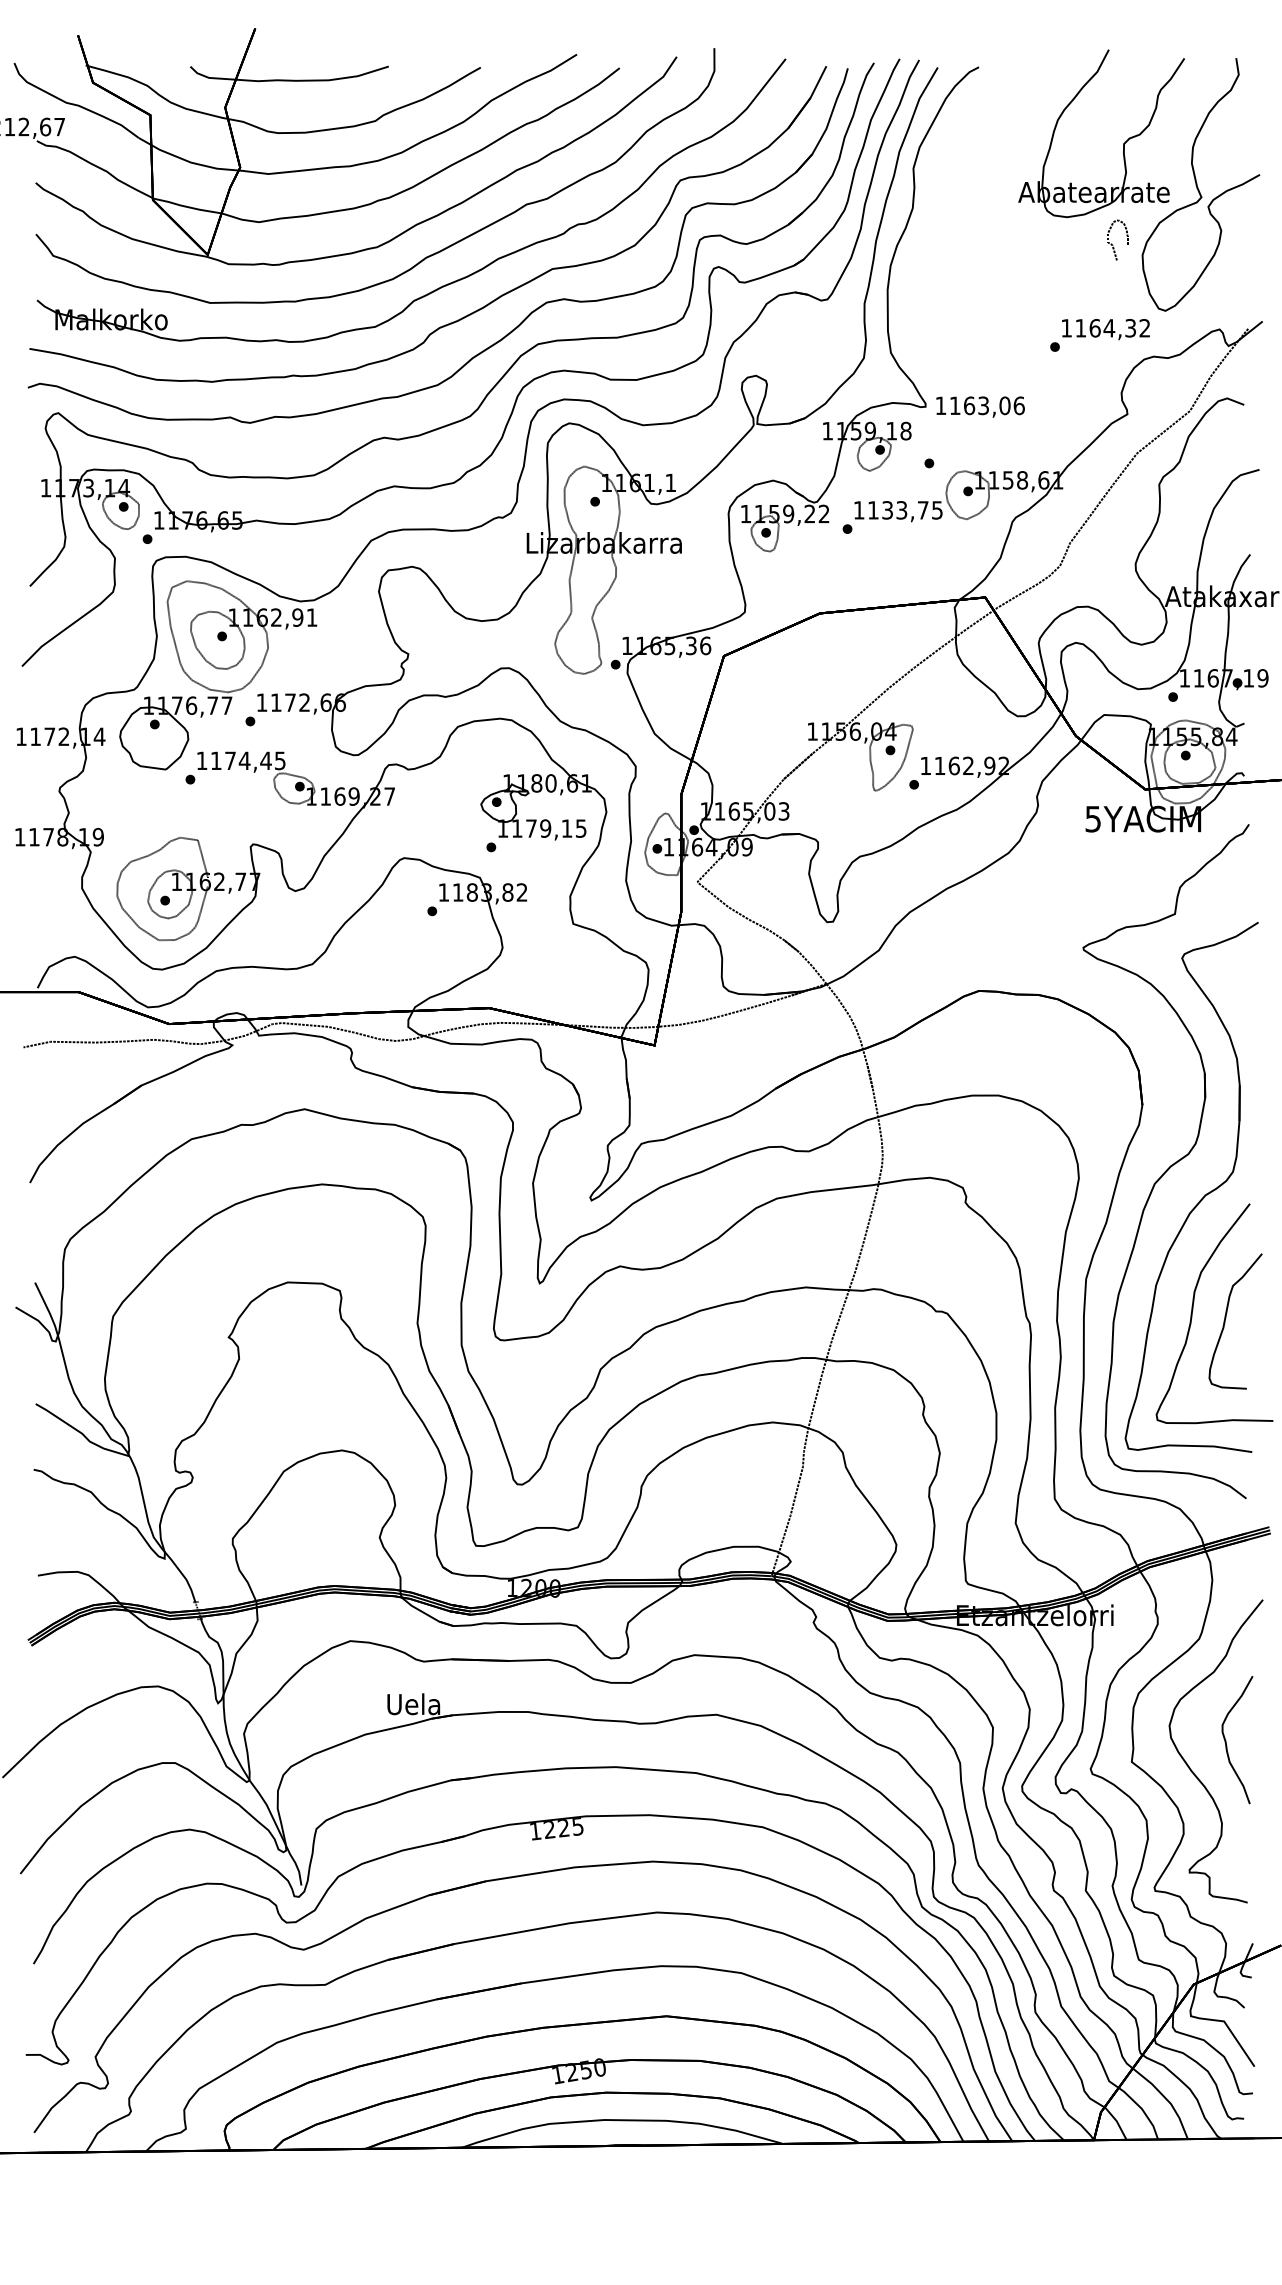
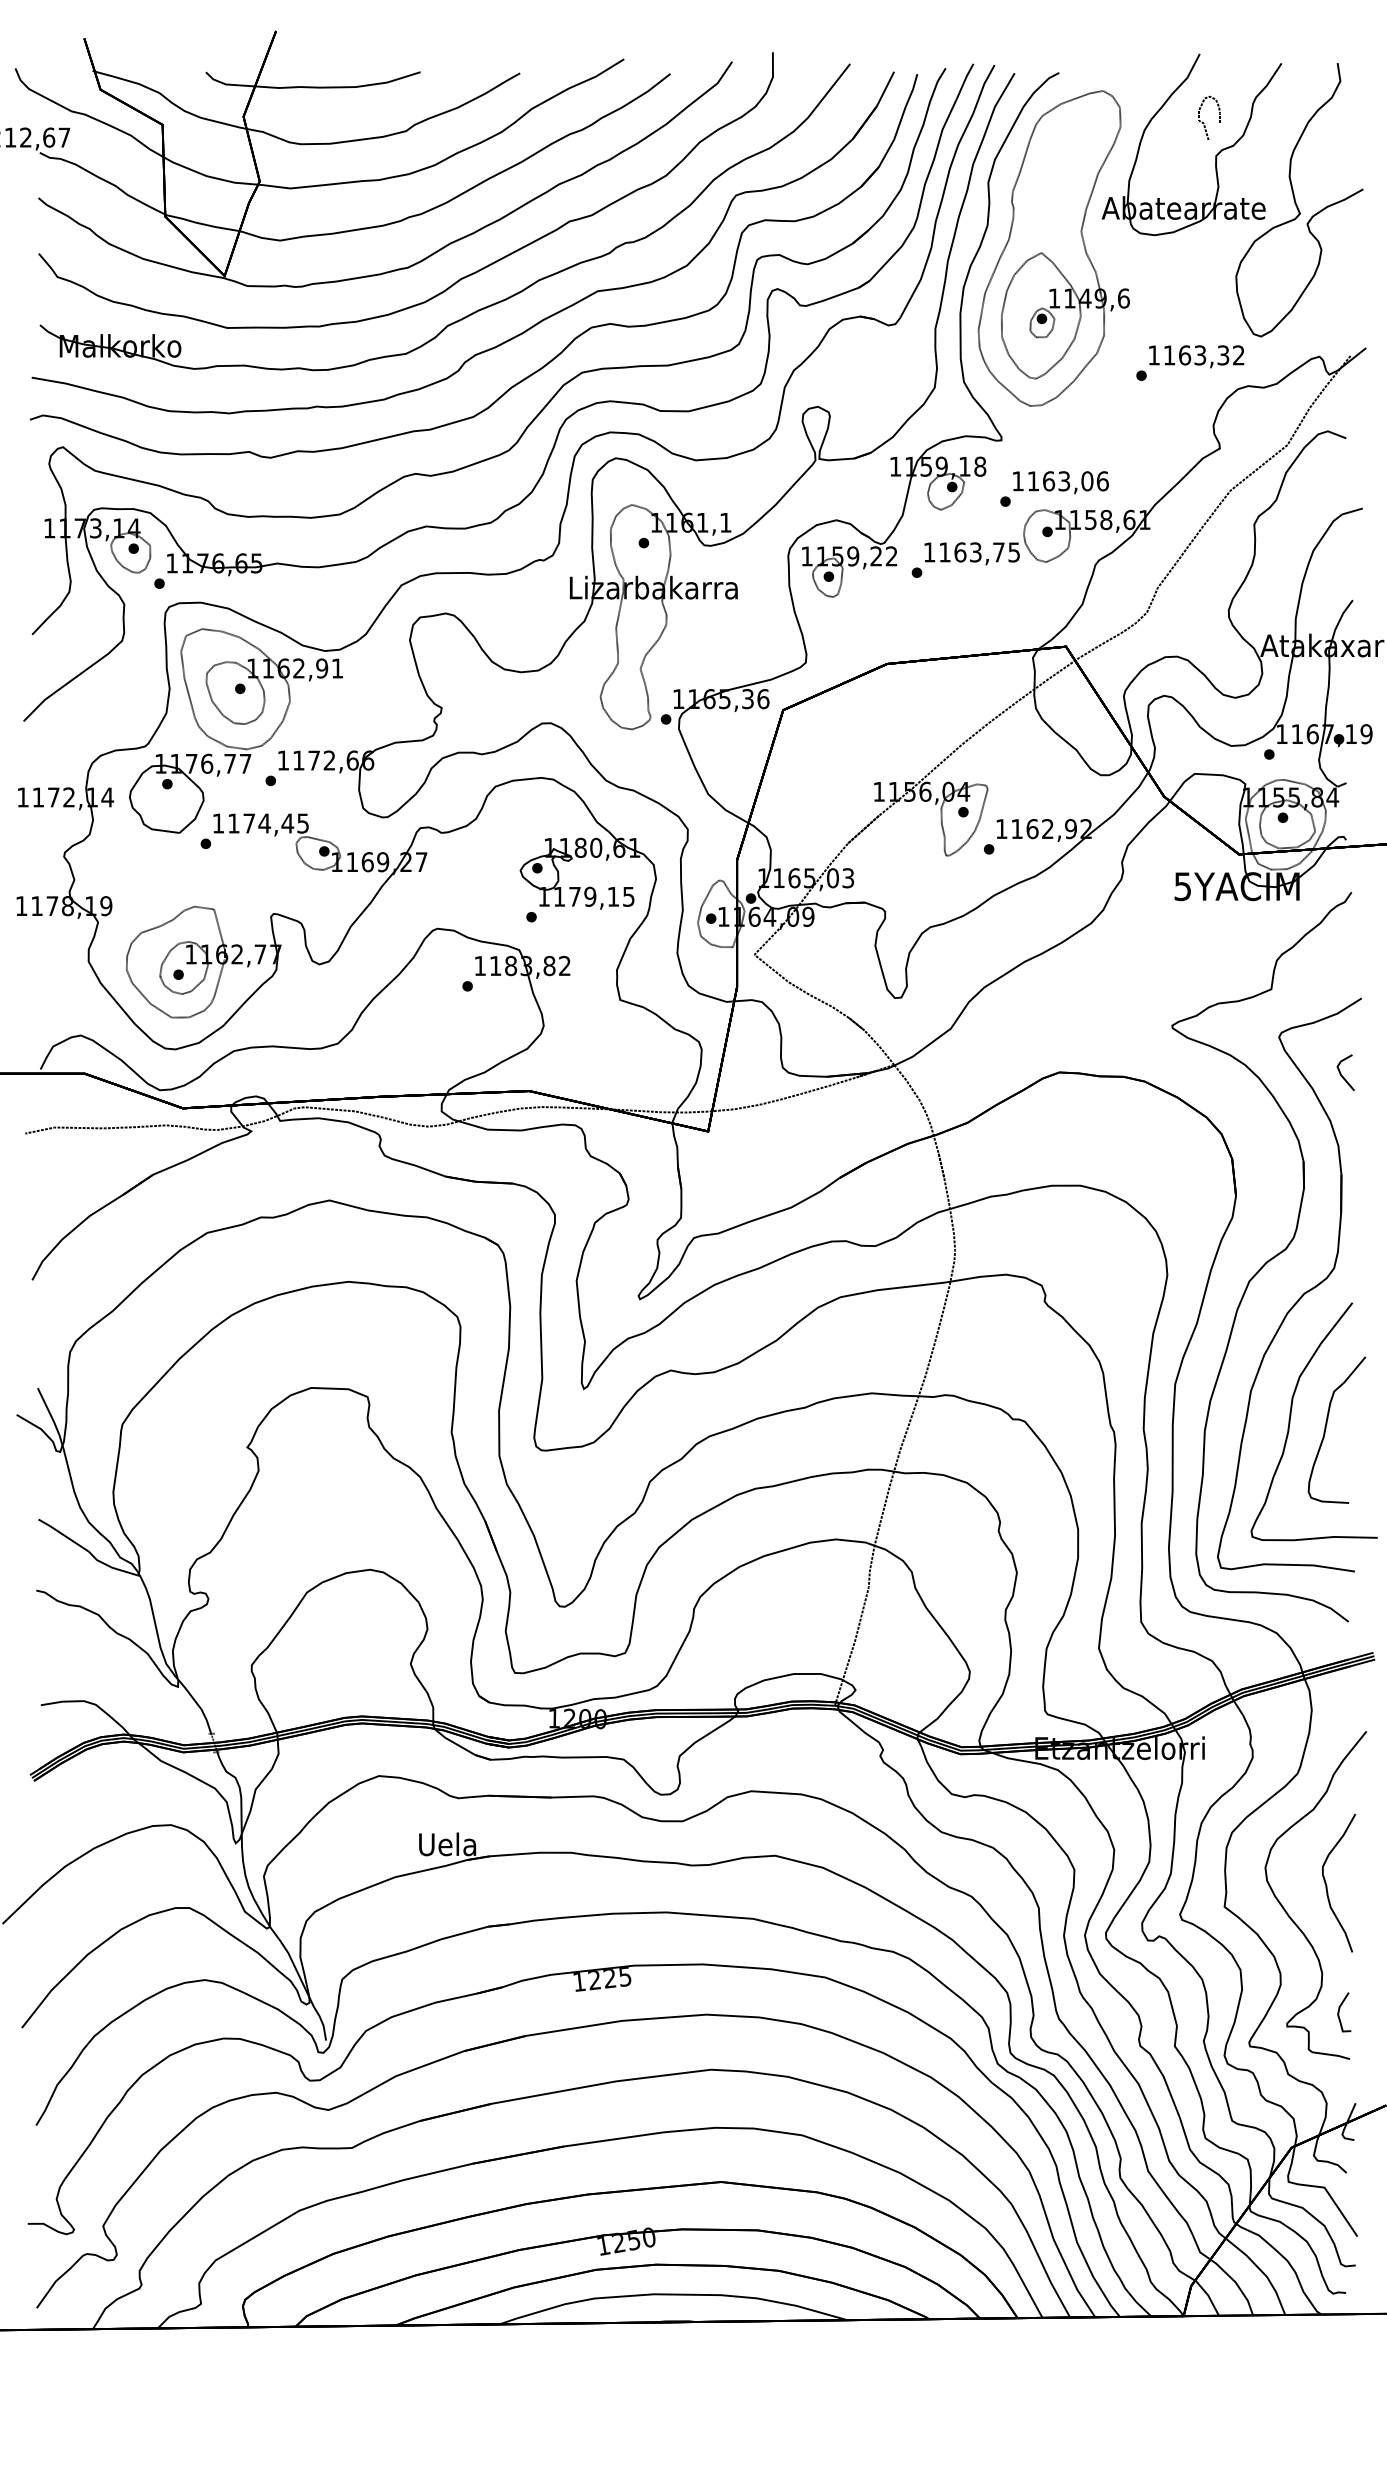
part: (973, 229) -> (1053, 248), added
curve: (1112, 244) -> (1203, 122), moved
text: (1108, 328) -> (1199, 355), 1164,32 -> 1163,32
text: (980, 406) -> (1060, 482), moved
text: (887, 510) -> (960, 552), 1133,75 -> 1163,75
line: (1239, 991) -> (1341, 1073), added
curve: (1237, 1859) -> (1339, 2012), added

